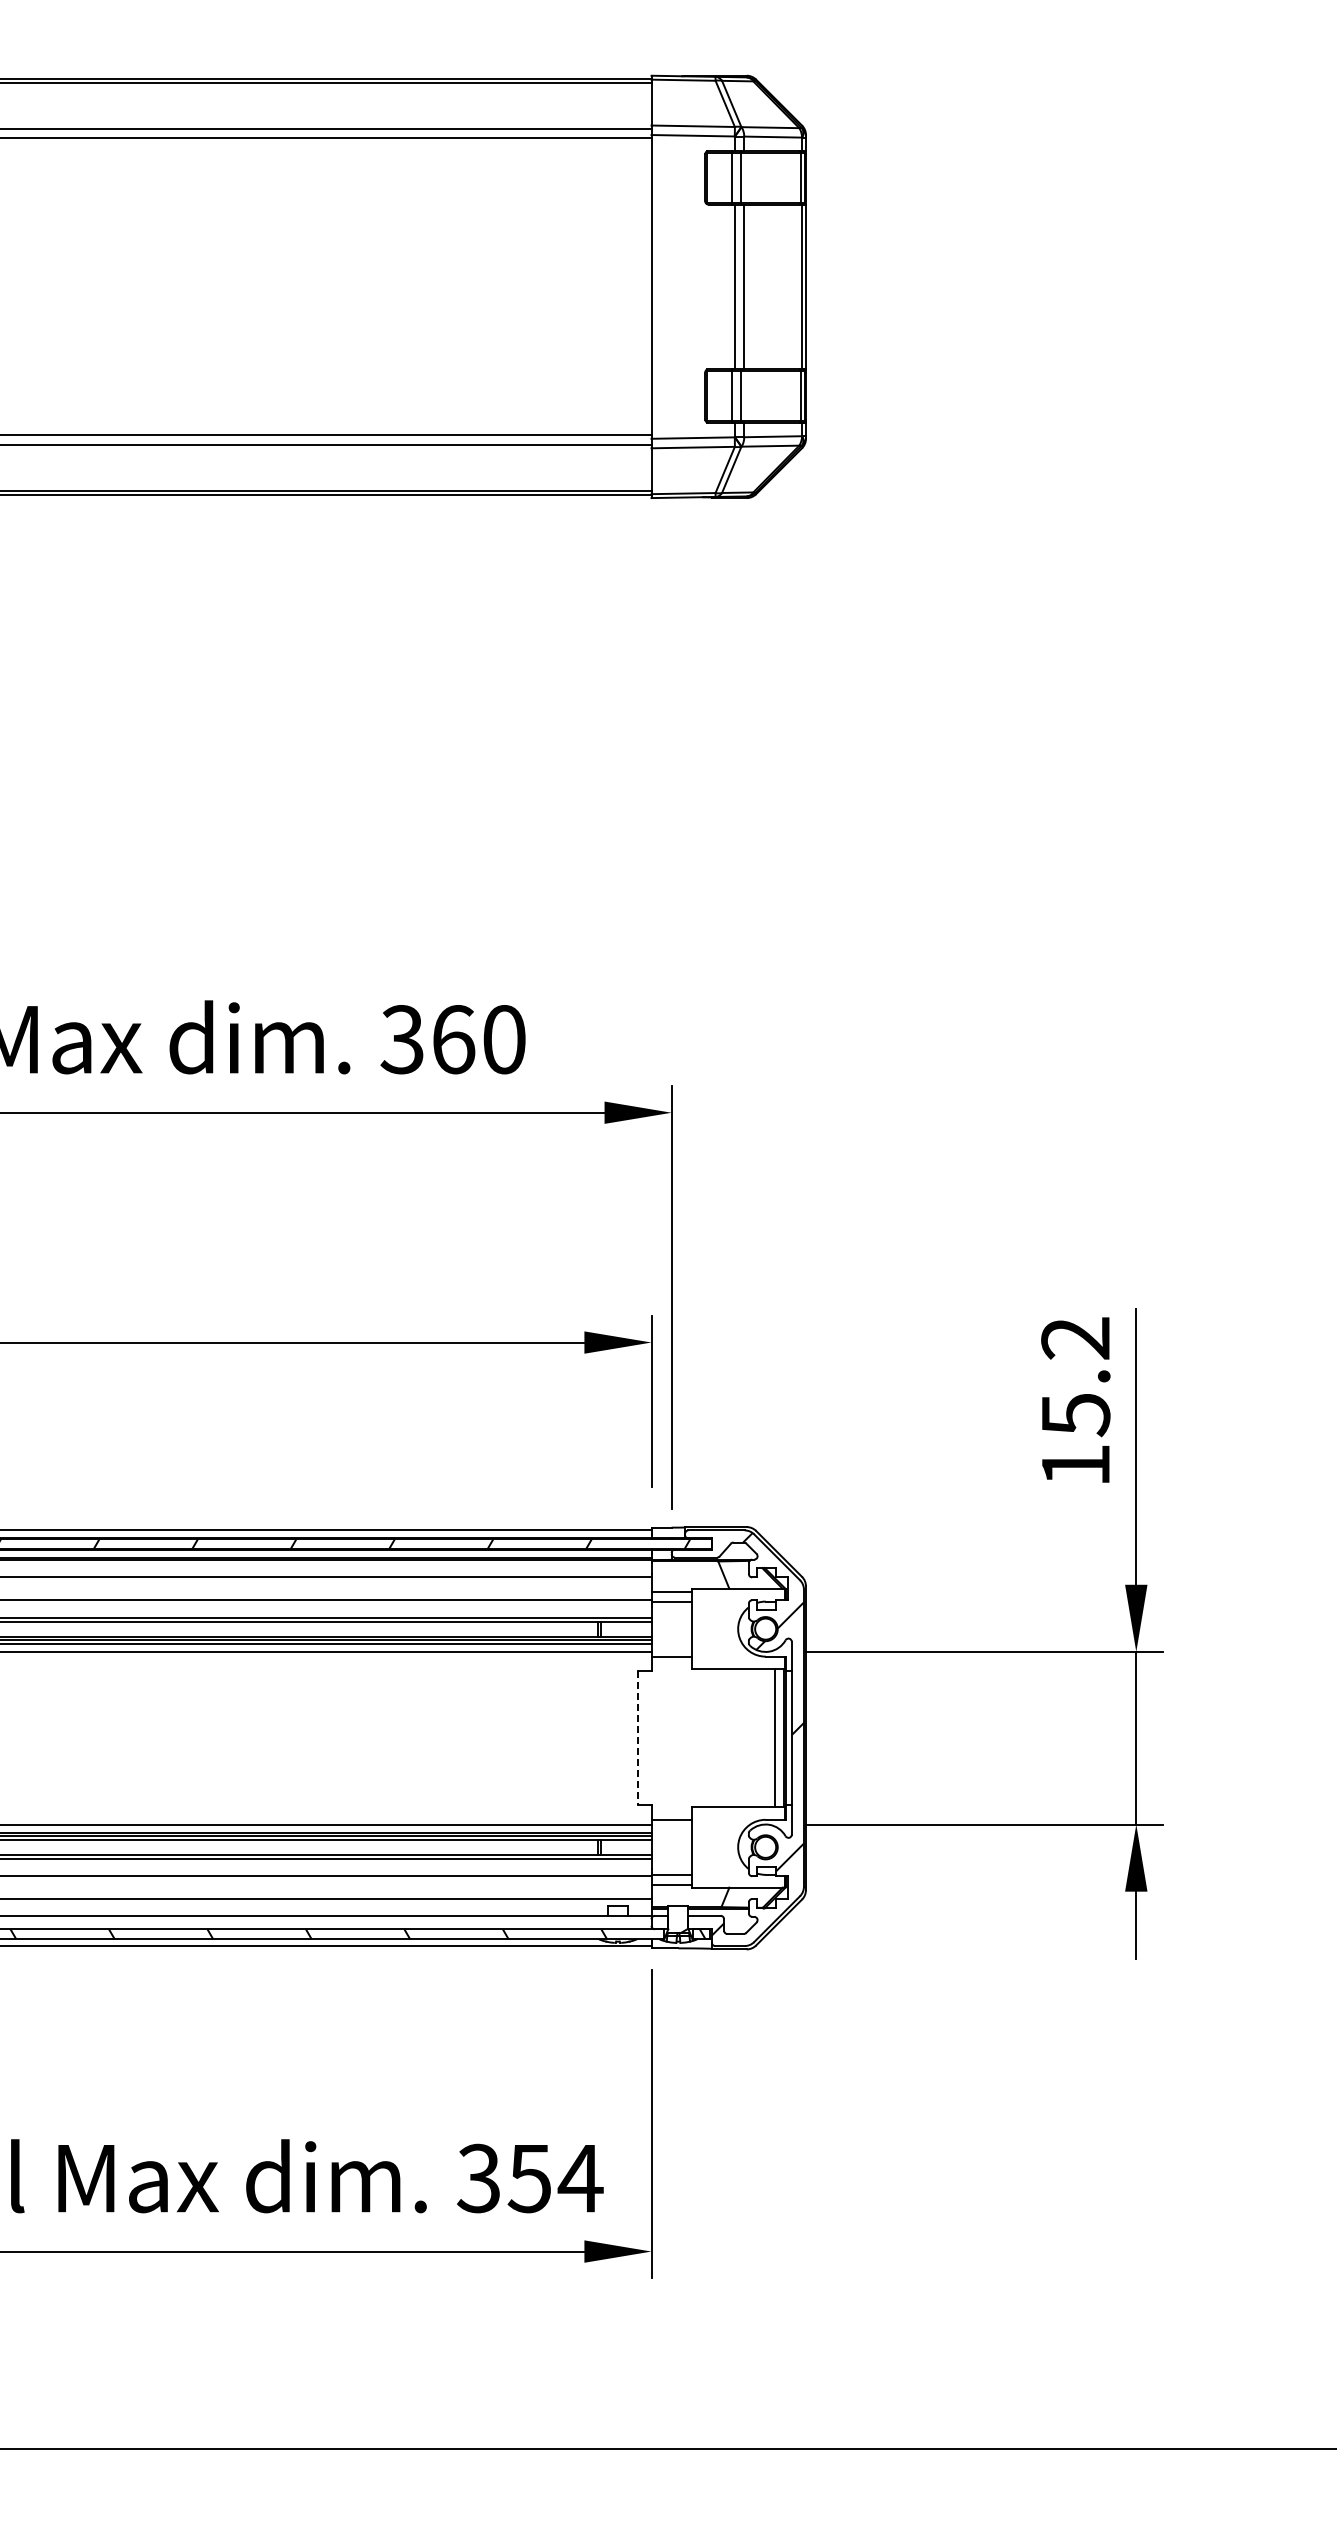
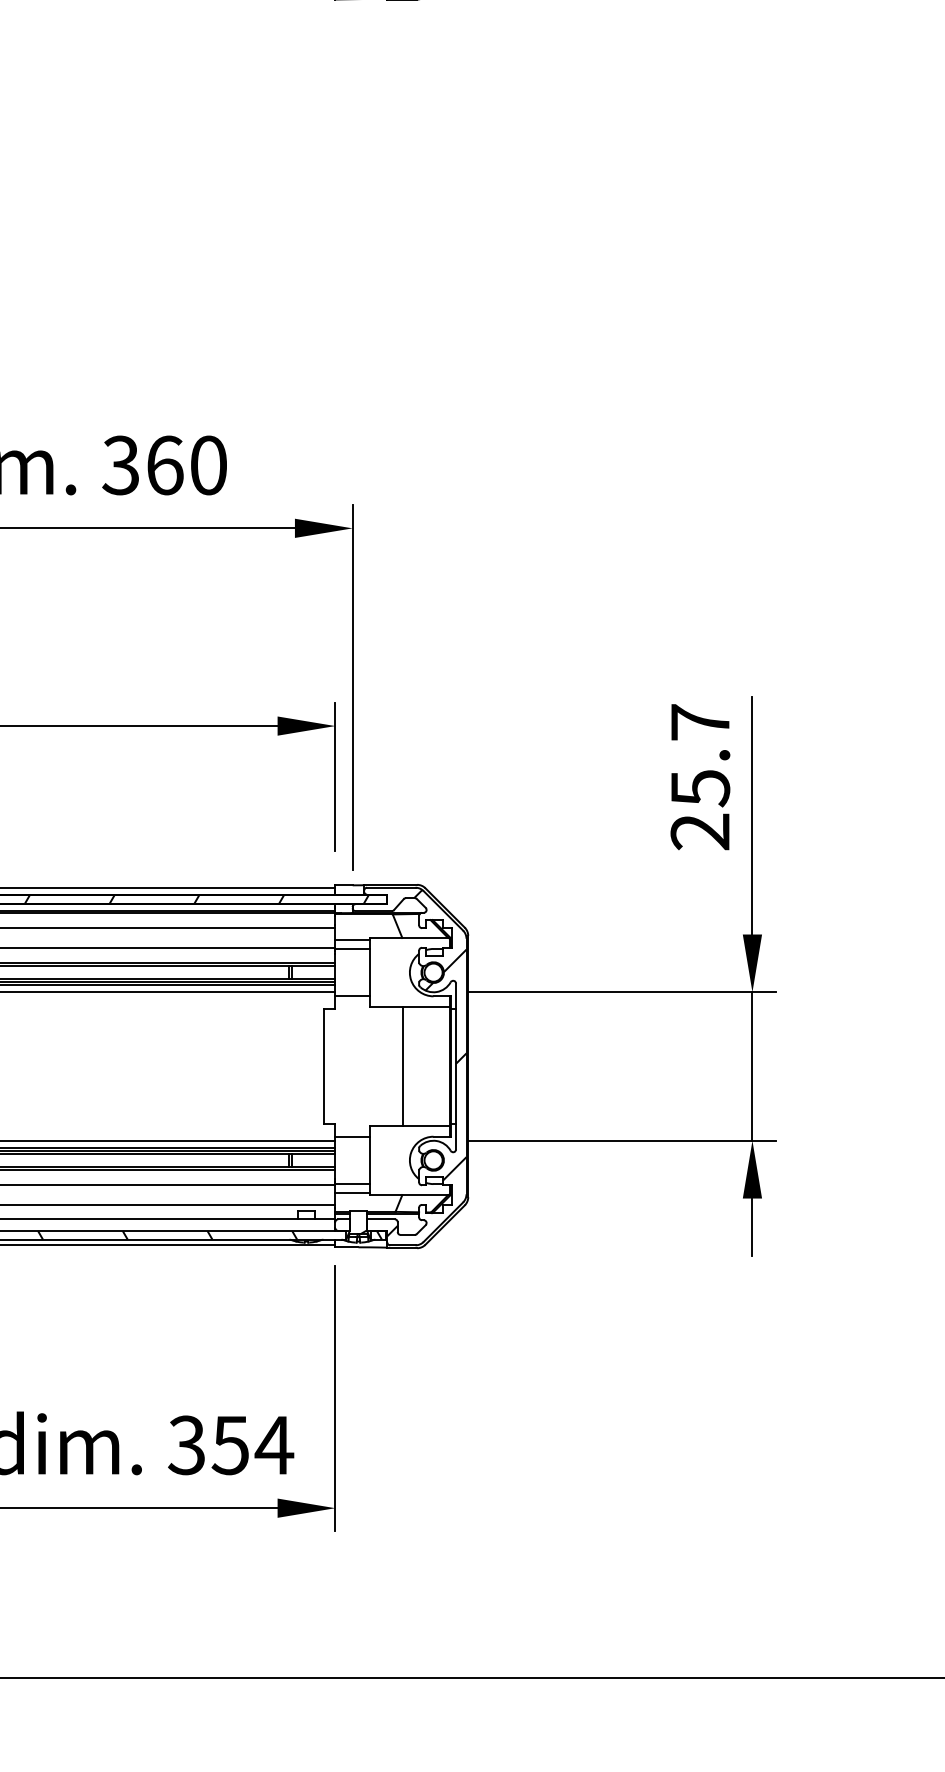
text: (1075, 1401) -> (700, 776), 15.2 -> 25.7
line: (638, 1738) -> (324, 1066), dashed -> solid
line: (775, 1738) -> (403, 1066), moved

